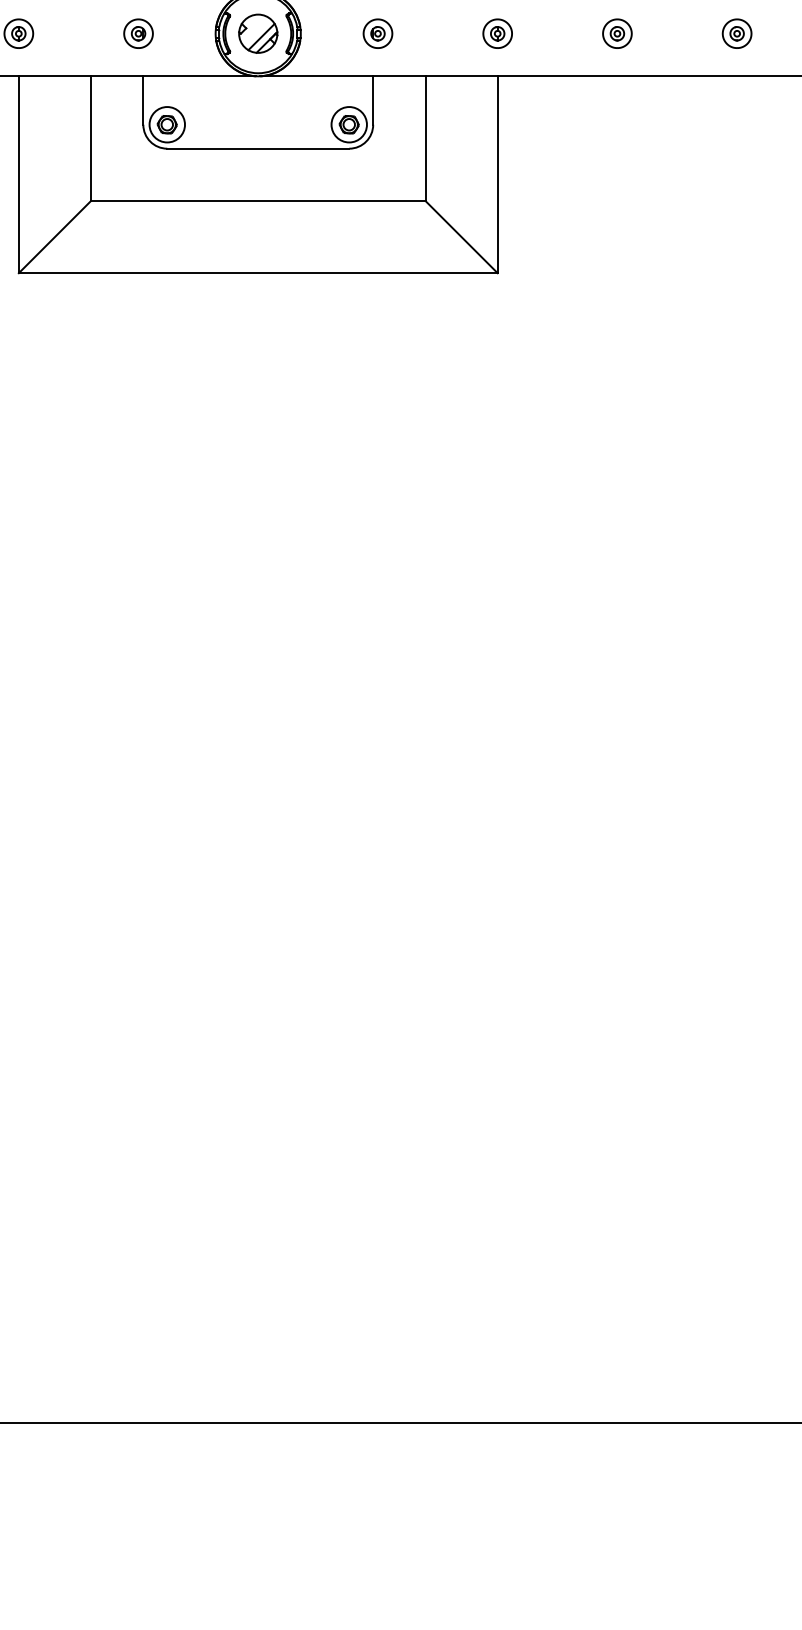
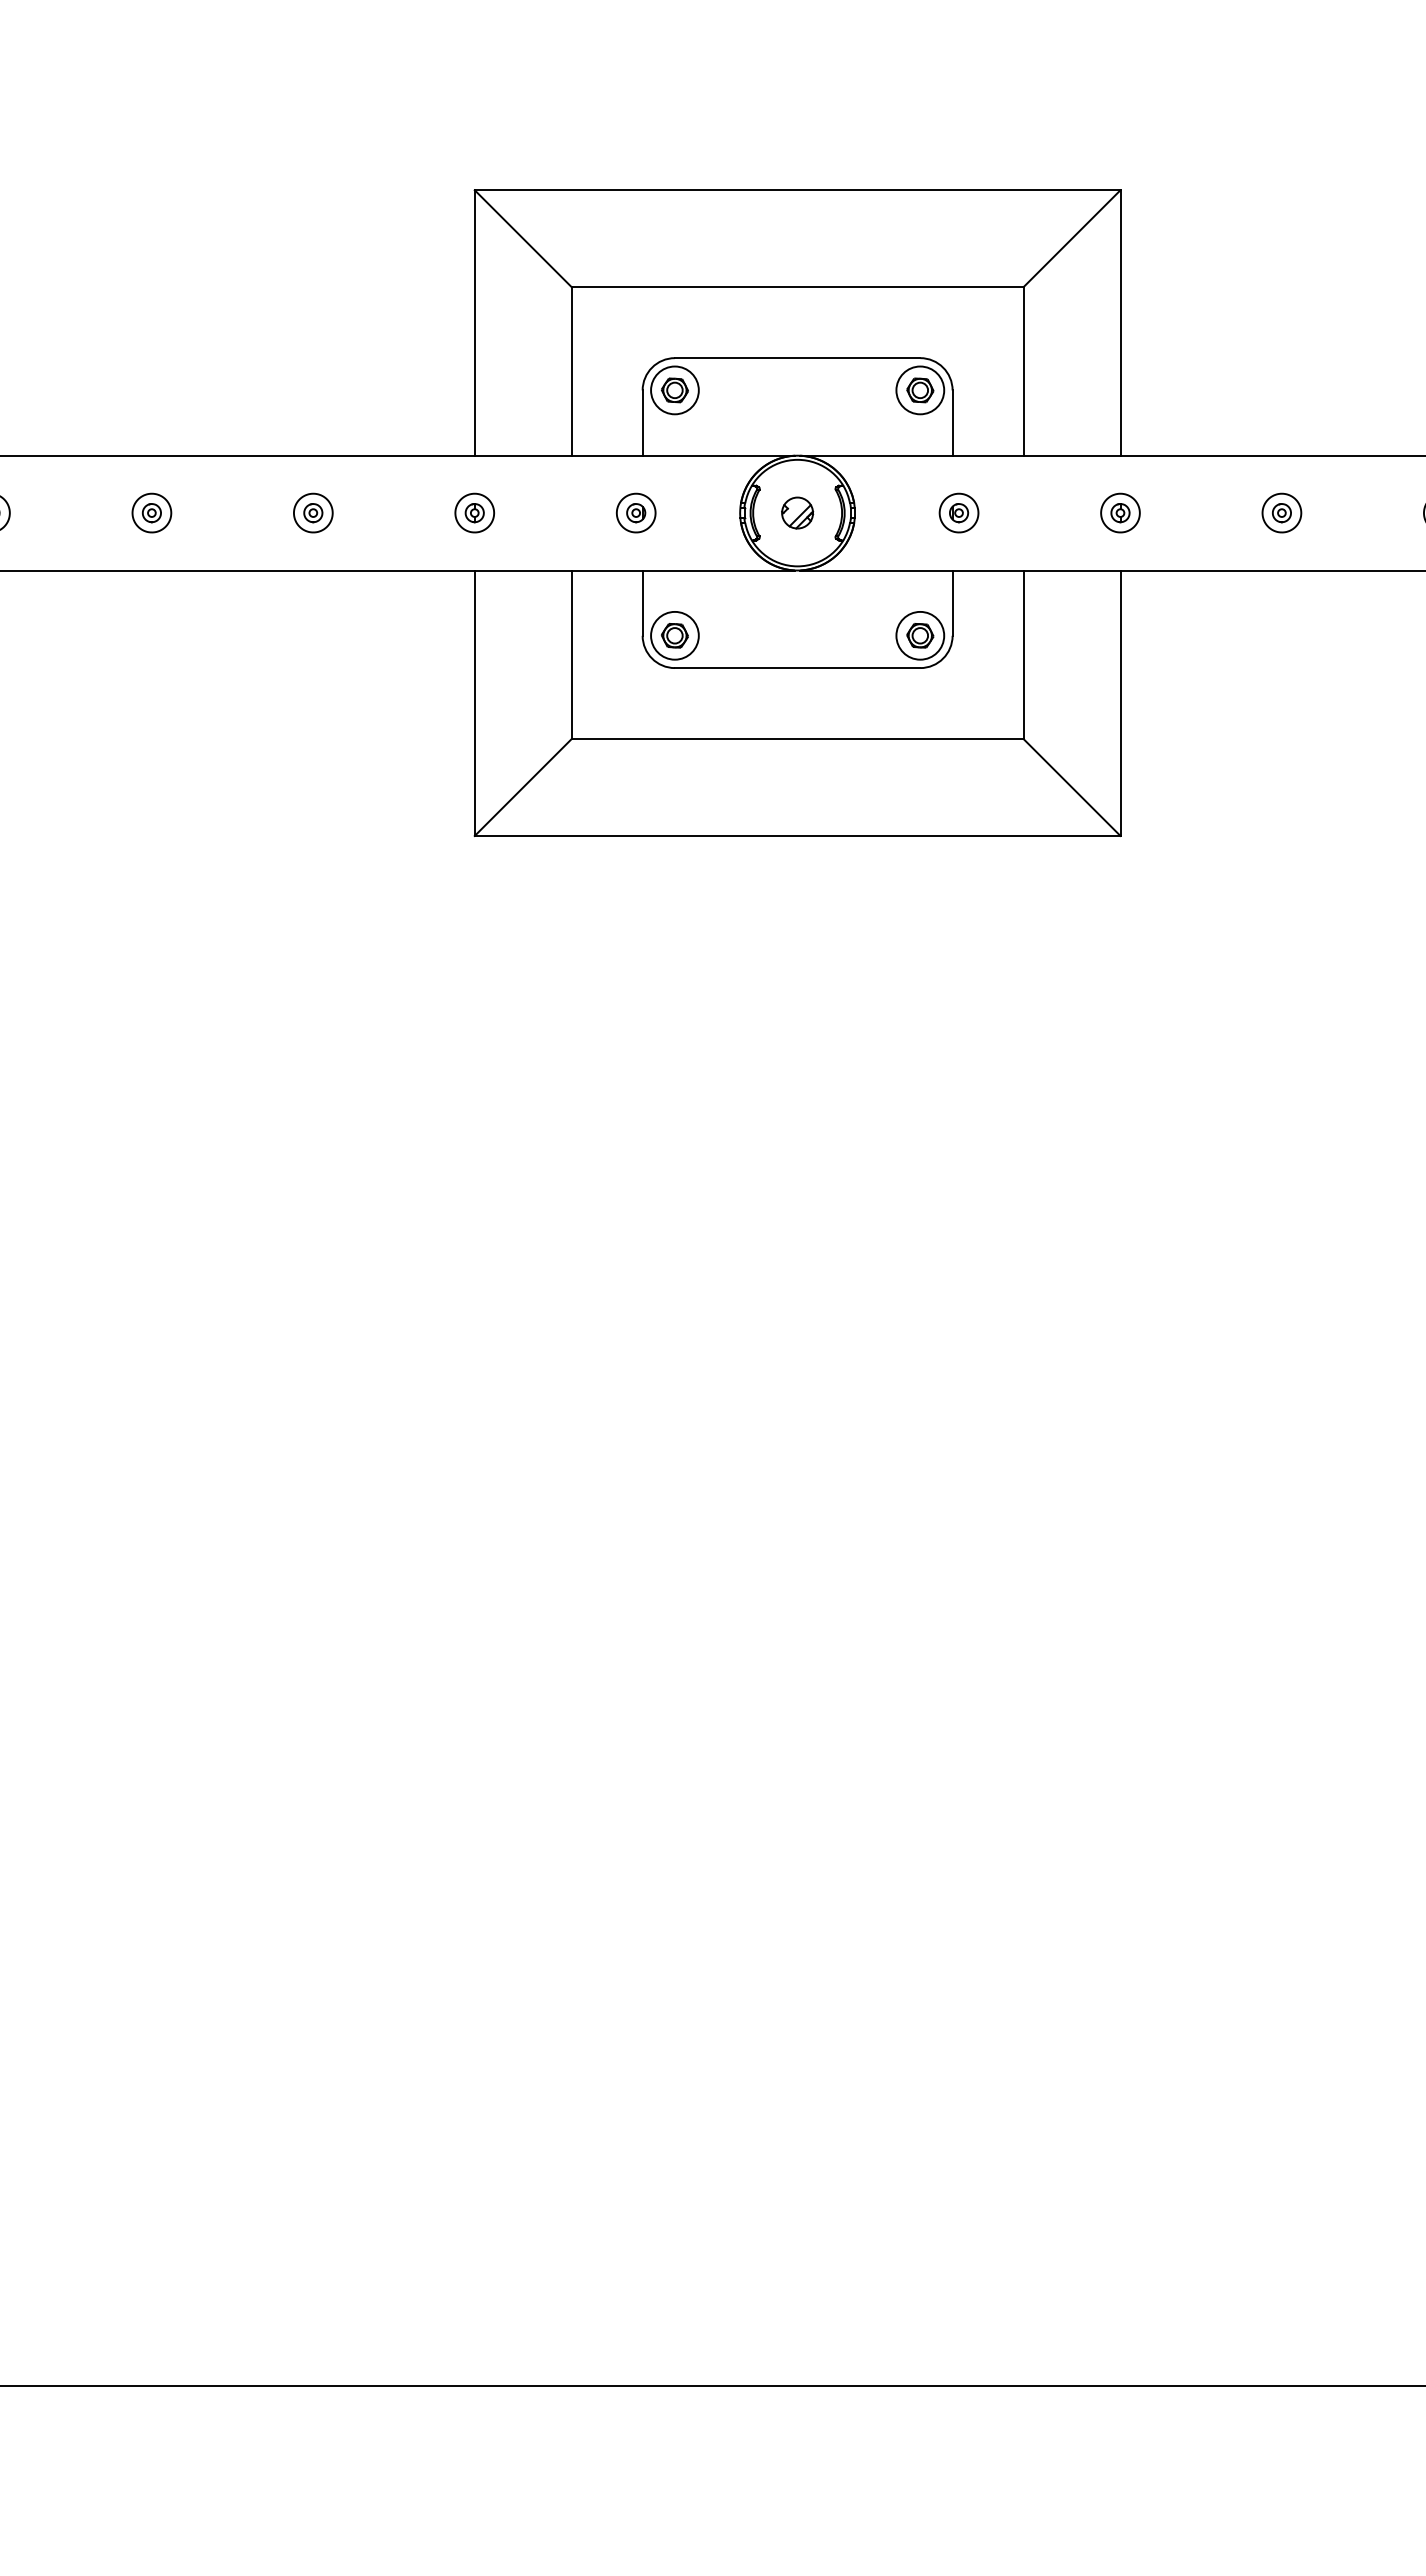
part: (258, 33) -> (797, 512), size x0.6

